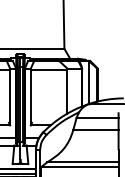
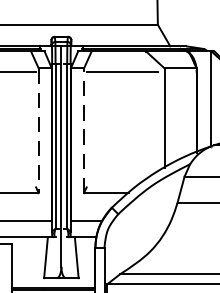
line: (30, 96) -> (83, 129), solid -> dashed
line: (10, 97) -> (39, 131), solid -> dashed

